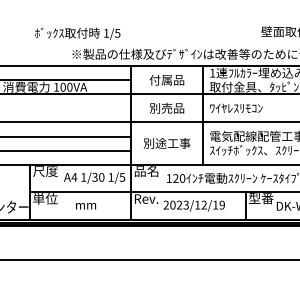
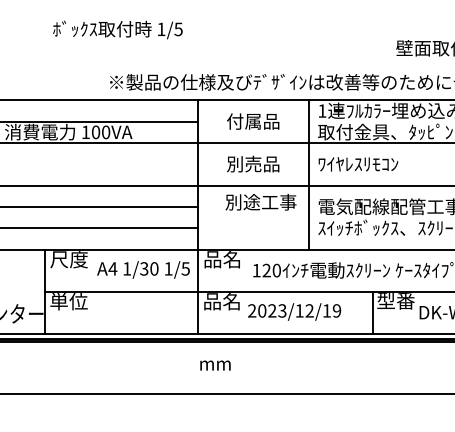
text: (77, 33) -> (117, 29), moved
text: (166, 143) -> (260, 202), moved
text: (146, 198) -> (222, 300), Rev. -> 品名
text: (86, 206) -> (216, 366), moved

